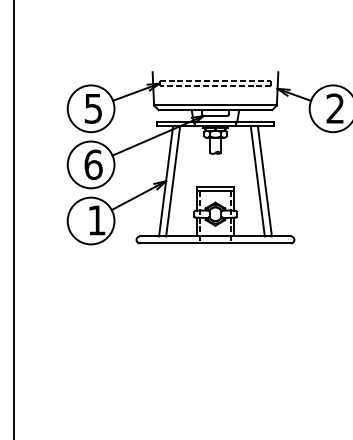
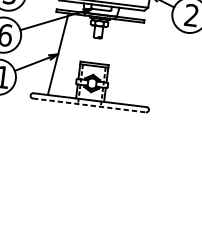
line: (173, 180) -> (63, 54), removed
line: (257, 180) -> (126, 62), removed
line: (264, 180) -> (131, 62), removed
line: (215, 243) -> (89, 105), solid -> dashed

